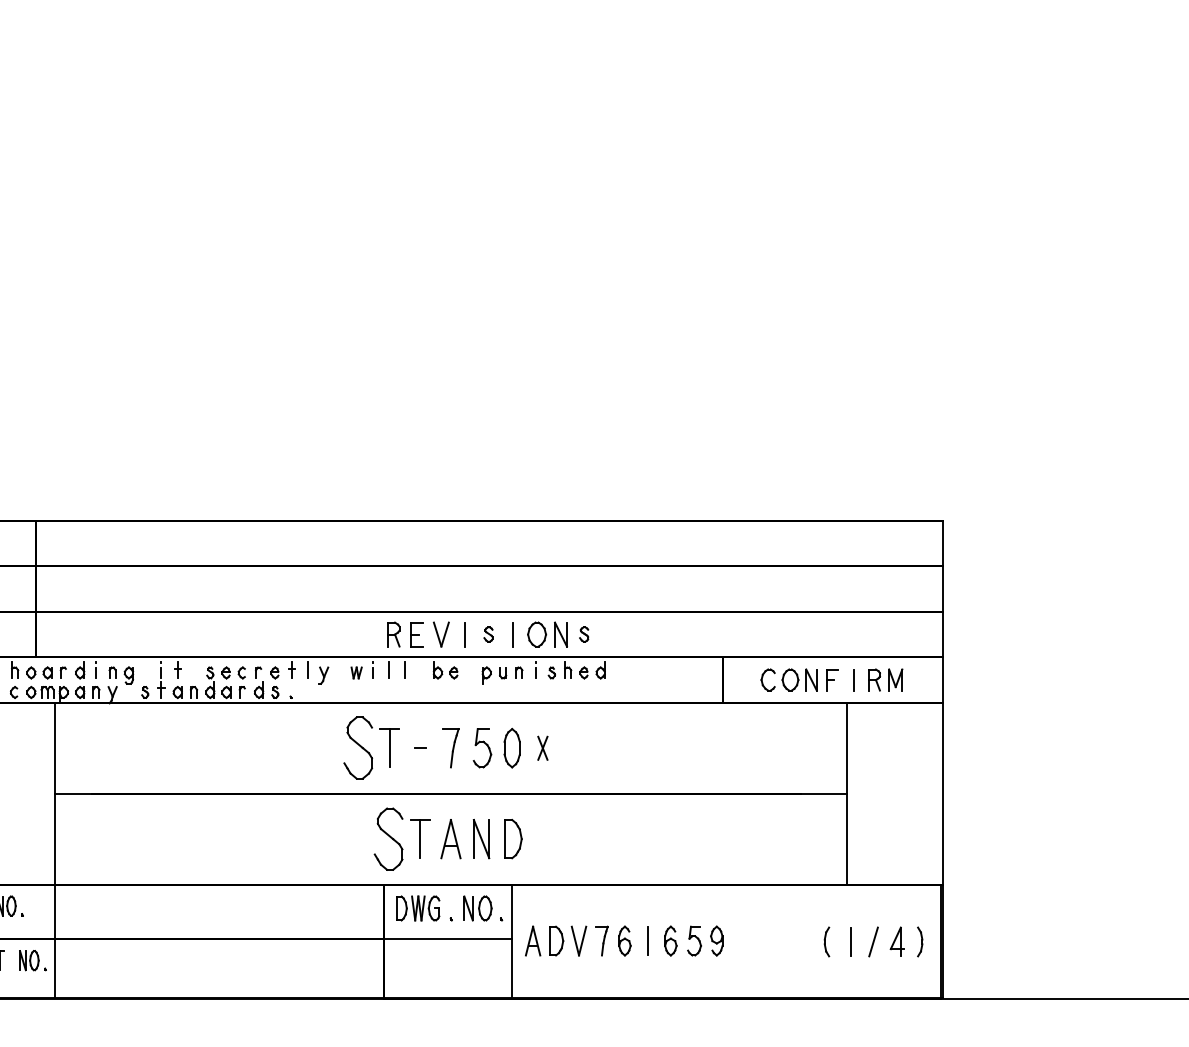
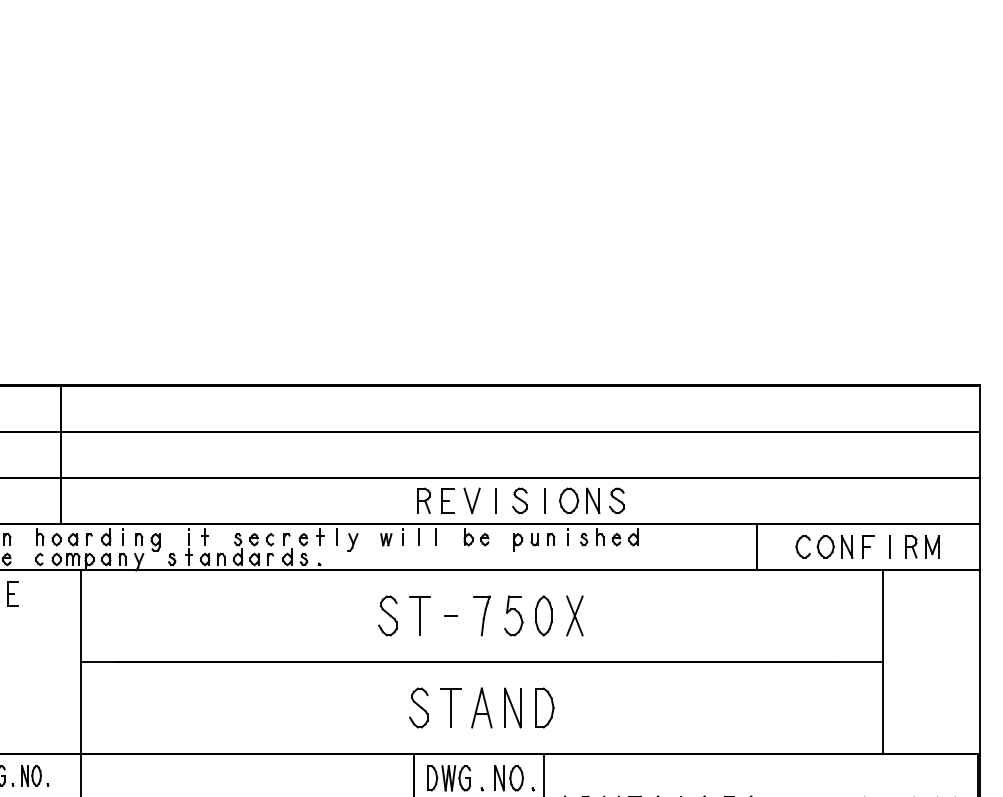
part: (488, 634) -> (519, 500), size x1.67
part: (583, 634) -> (616, 500), size x1.67
part: (357, 748) -> (387, 616), size x0.62
part: (542, 748) -> (574, 616), size x1.67
part: (388, 838) -> (418, 707), size x0.62

